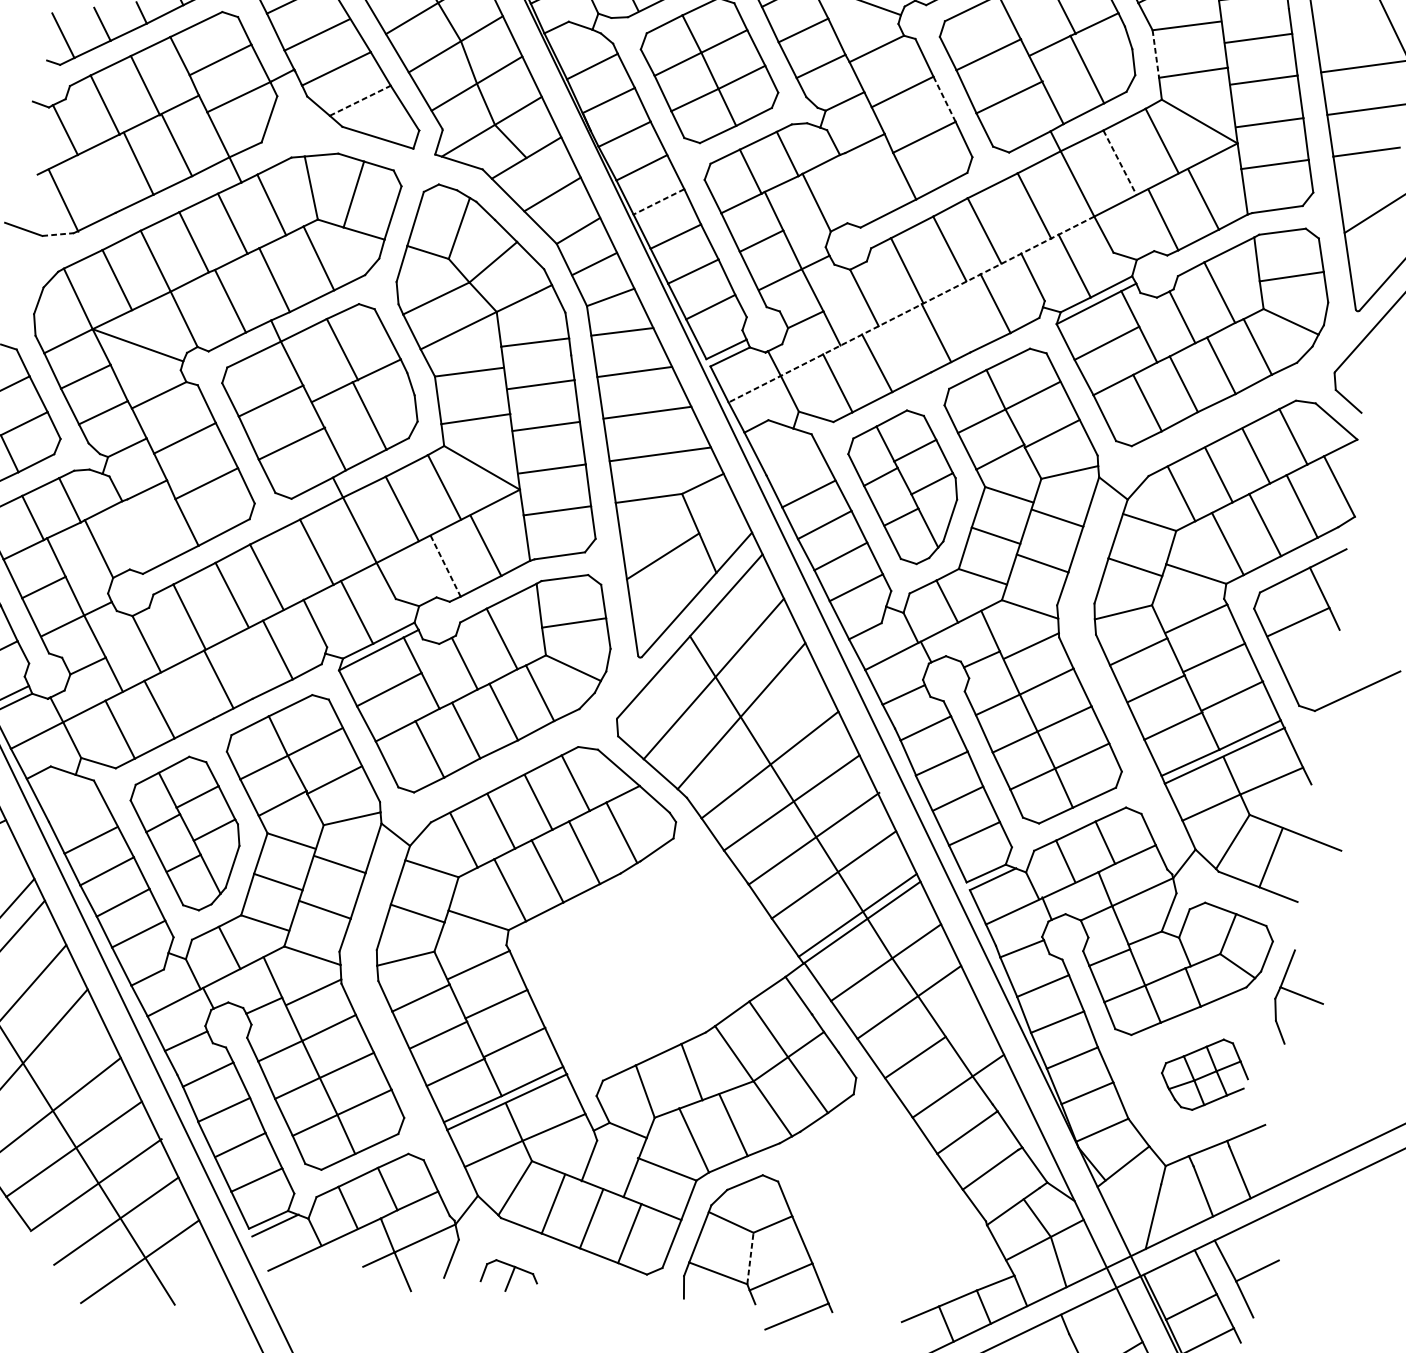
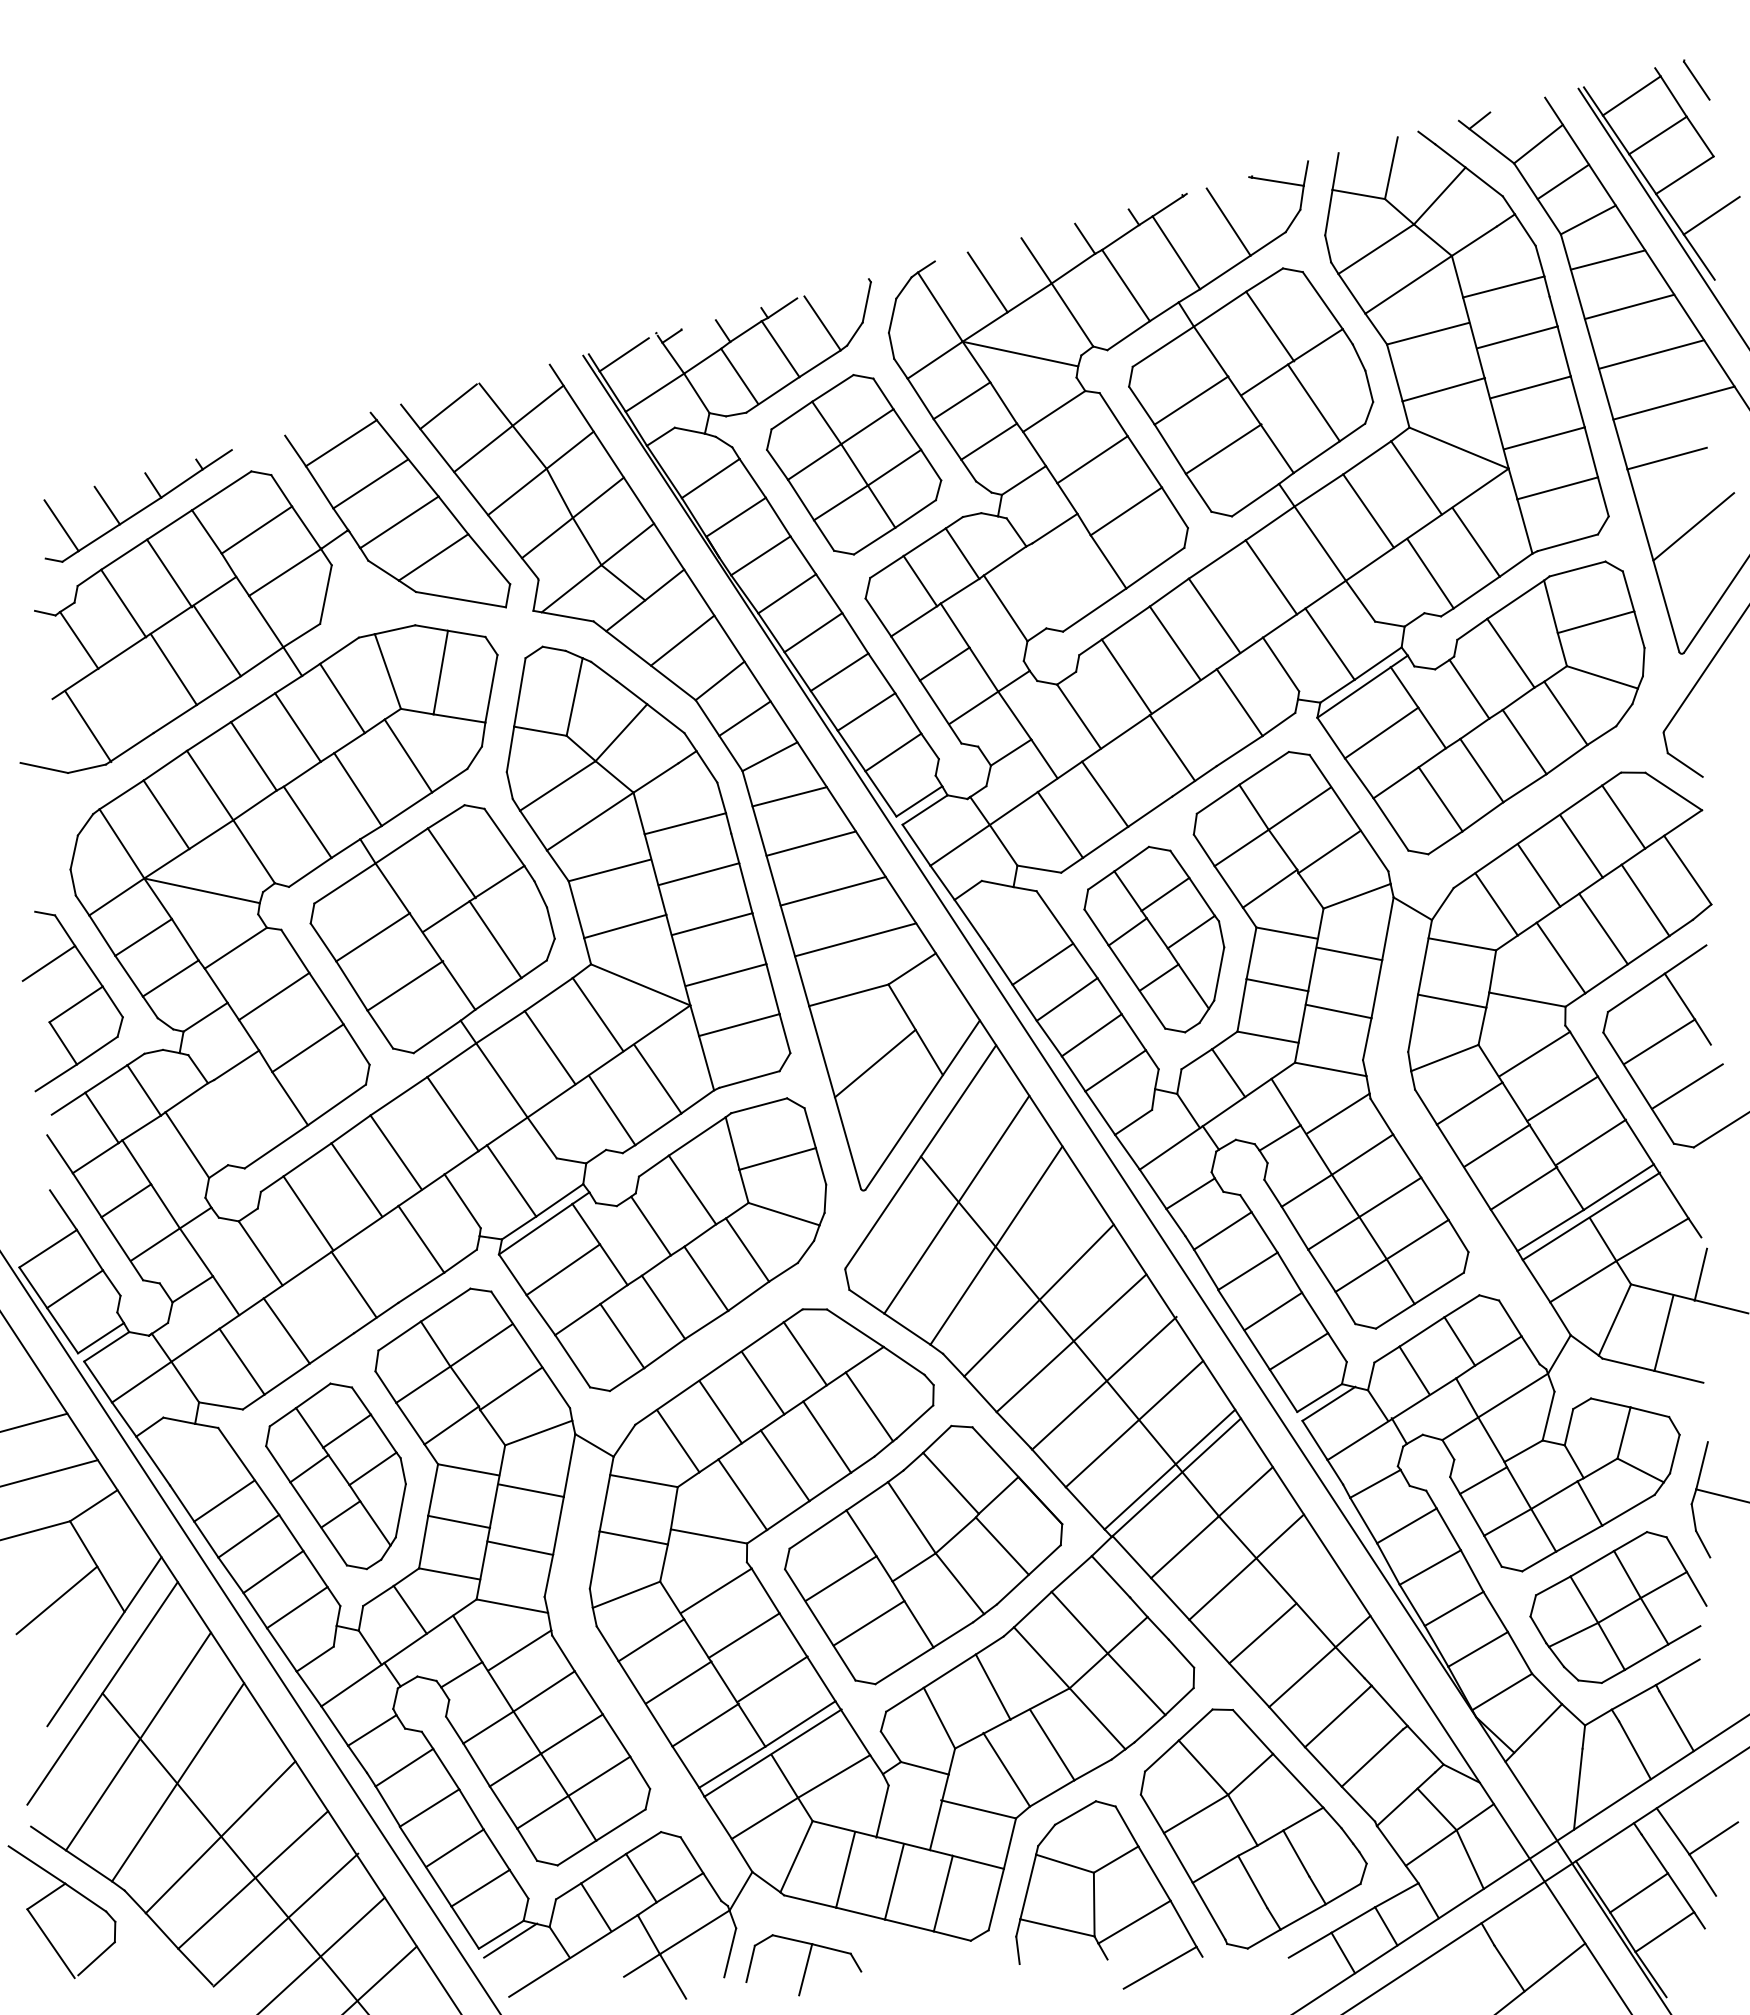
line: (1352, 25) -> (1629, 306), added
line: (1155, 54) -> (1394, 373), dashed -> solid
line: (944, 98) -> (1144, 461), dashed -> solid
line: (360, 100) -> (433, 557), dashed -> solid
line: (1119, 163) -> (1368, 511), dashed -> solid
line: (659, 201) -> (813, 632), dashed -> solid
line: (58, 234) -> (87, 768), dashed -> solid
line: (911, 309) -> (1138, 723), dashed -> solid
line: (445, 566) -> (612, 1110), dashed -> solid
line: (1316, 661) -> (1687, 1086), added
line: (1306, 814) -> (1700, 1274), added
part: (649, 957) -> (923, 1554), added
part: (1205, 1074) -> (1618, 1607), size x1.67
part: (887, 1213) -> (1253, 1828), added
line: (750, 1258) -> (1094, 1904), dashed -> solid
part: (509, 1276) -> (803, 1965), size x1.67

